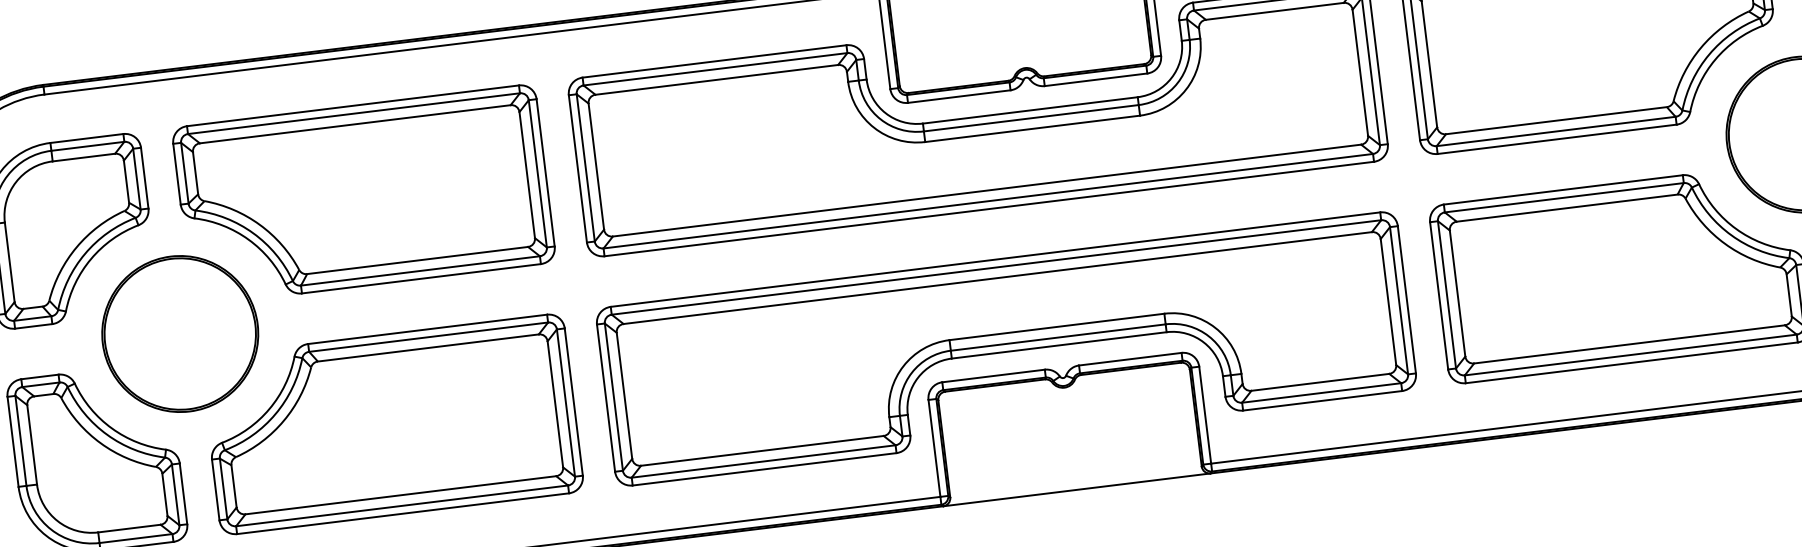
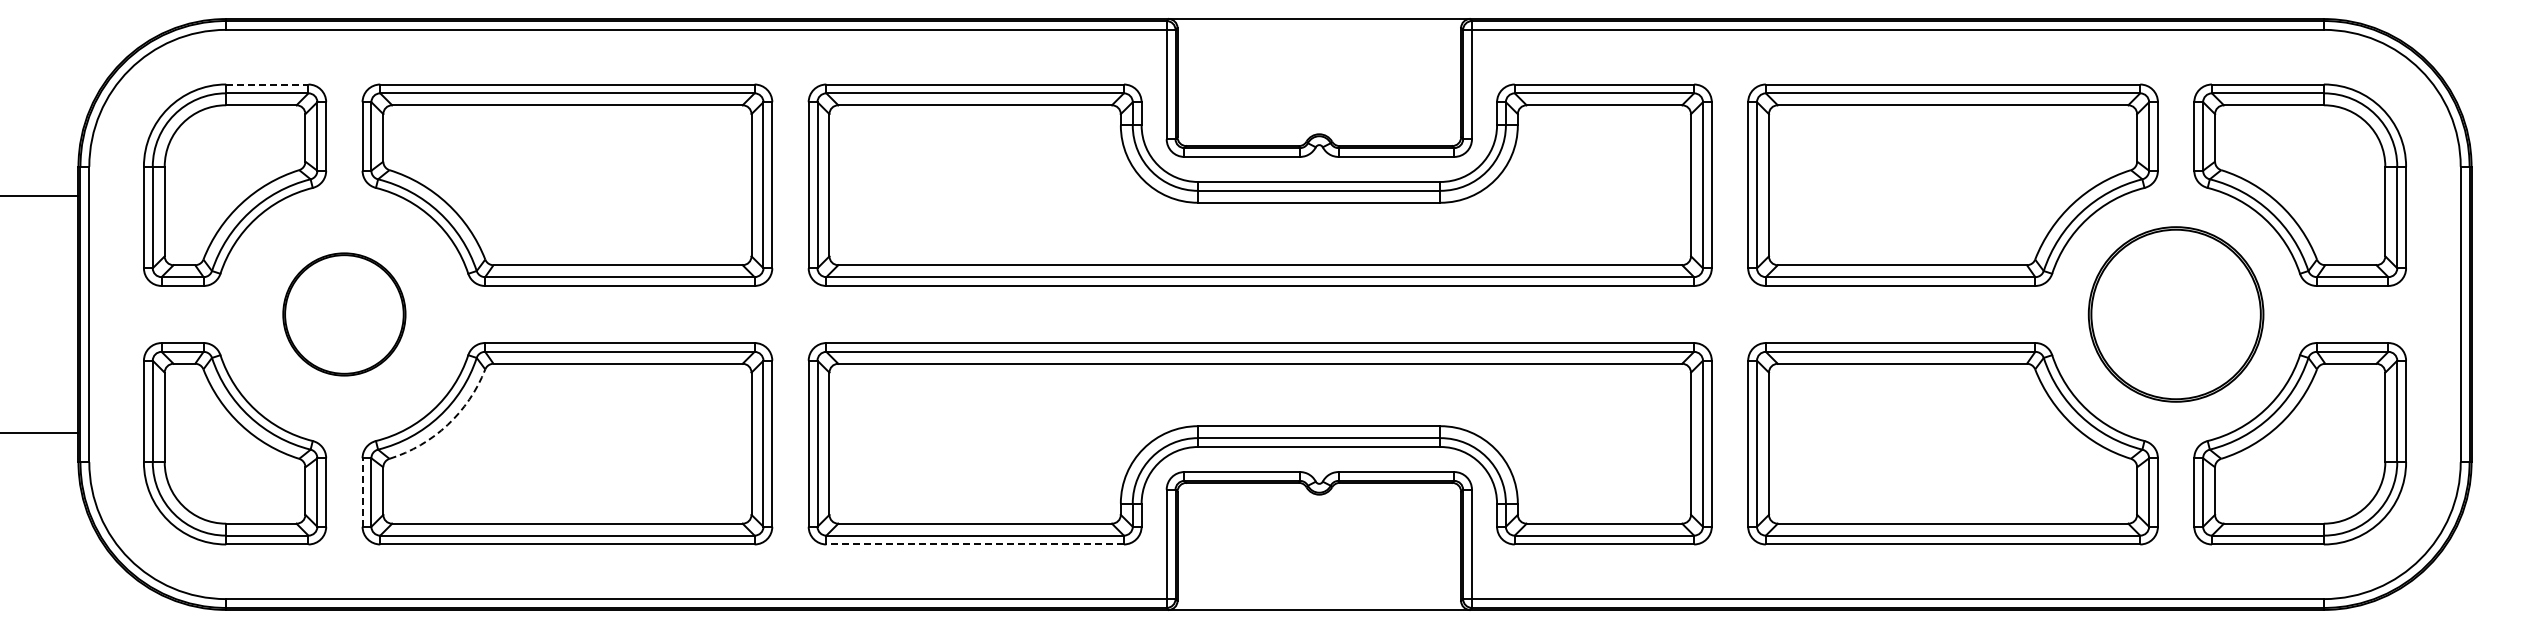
line: (87, 138) -> (267, 84), solid -> dashed
part: (180, 334) -> (344, 314), size x0.7
arc: (283, 421) -> (447, 425), solid -> dashed
line: (764, 469) -> (975, 544), solid -> dashed
line: (215, 489) -> (362, 492), solid -> dashed

